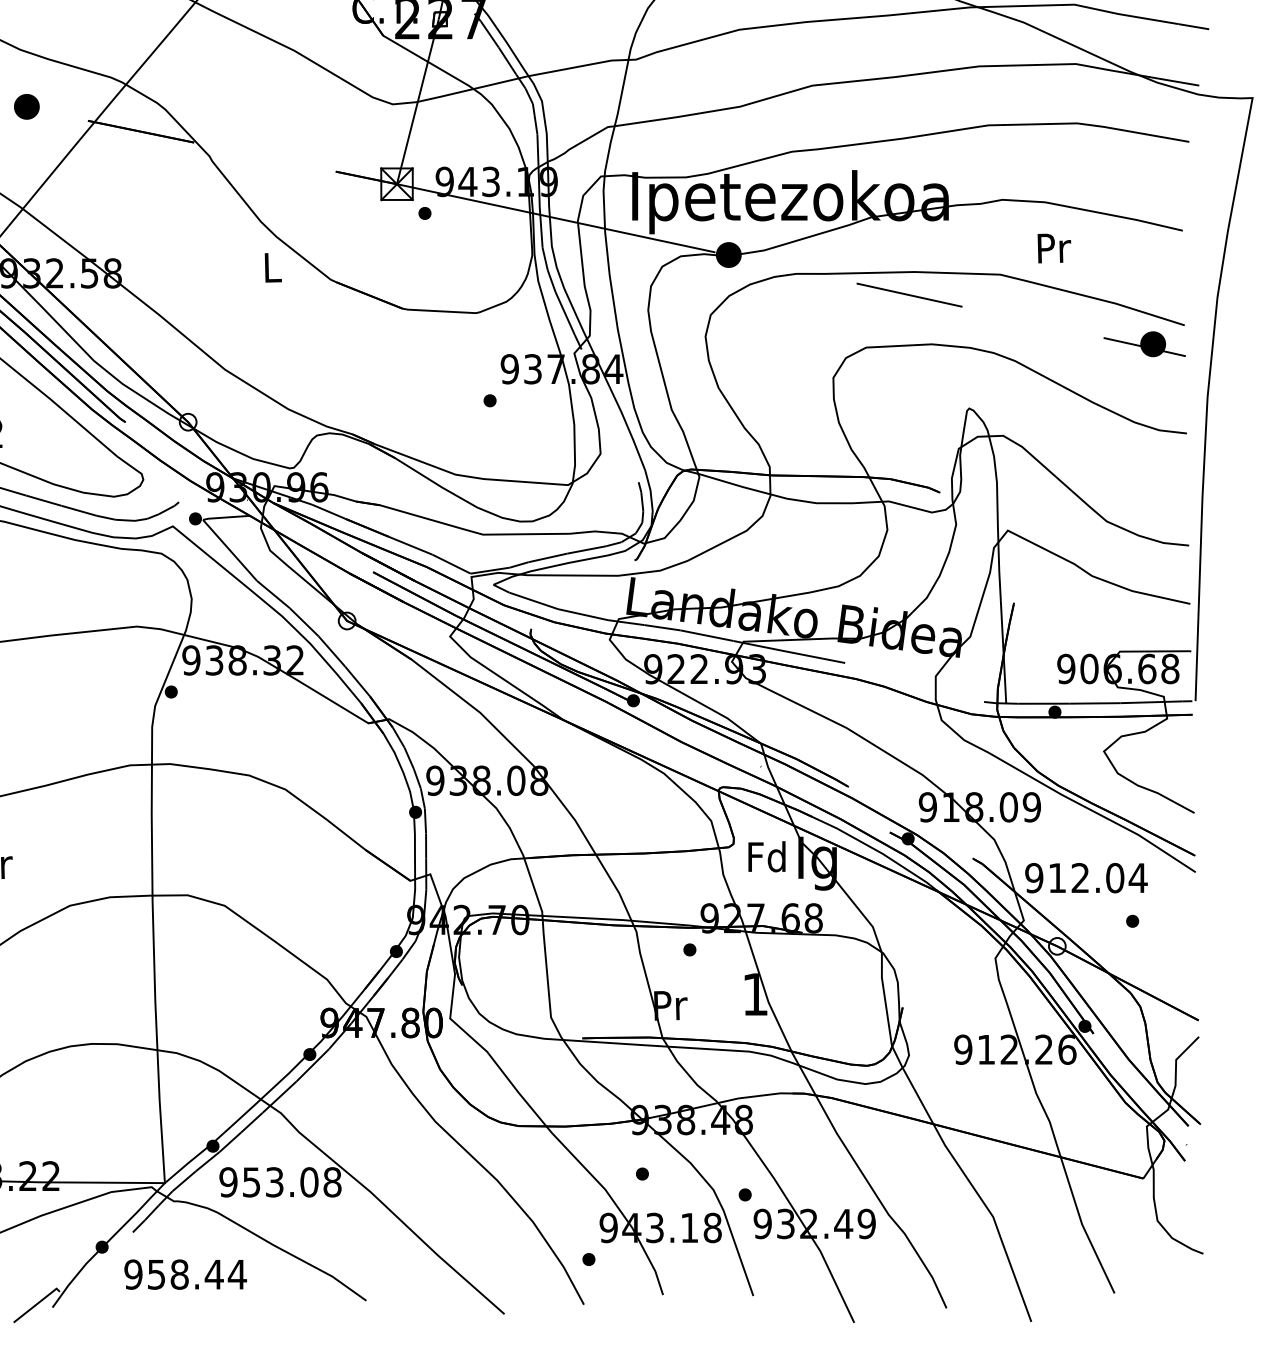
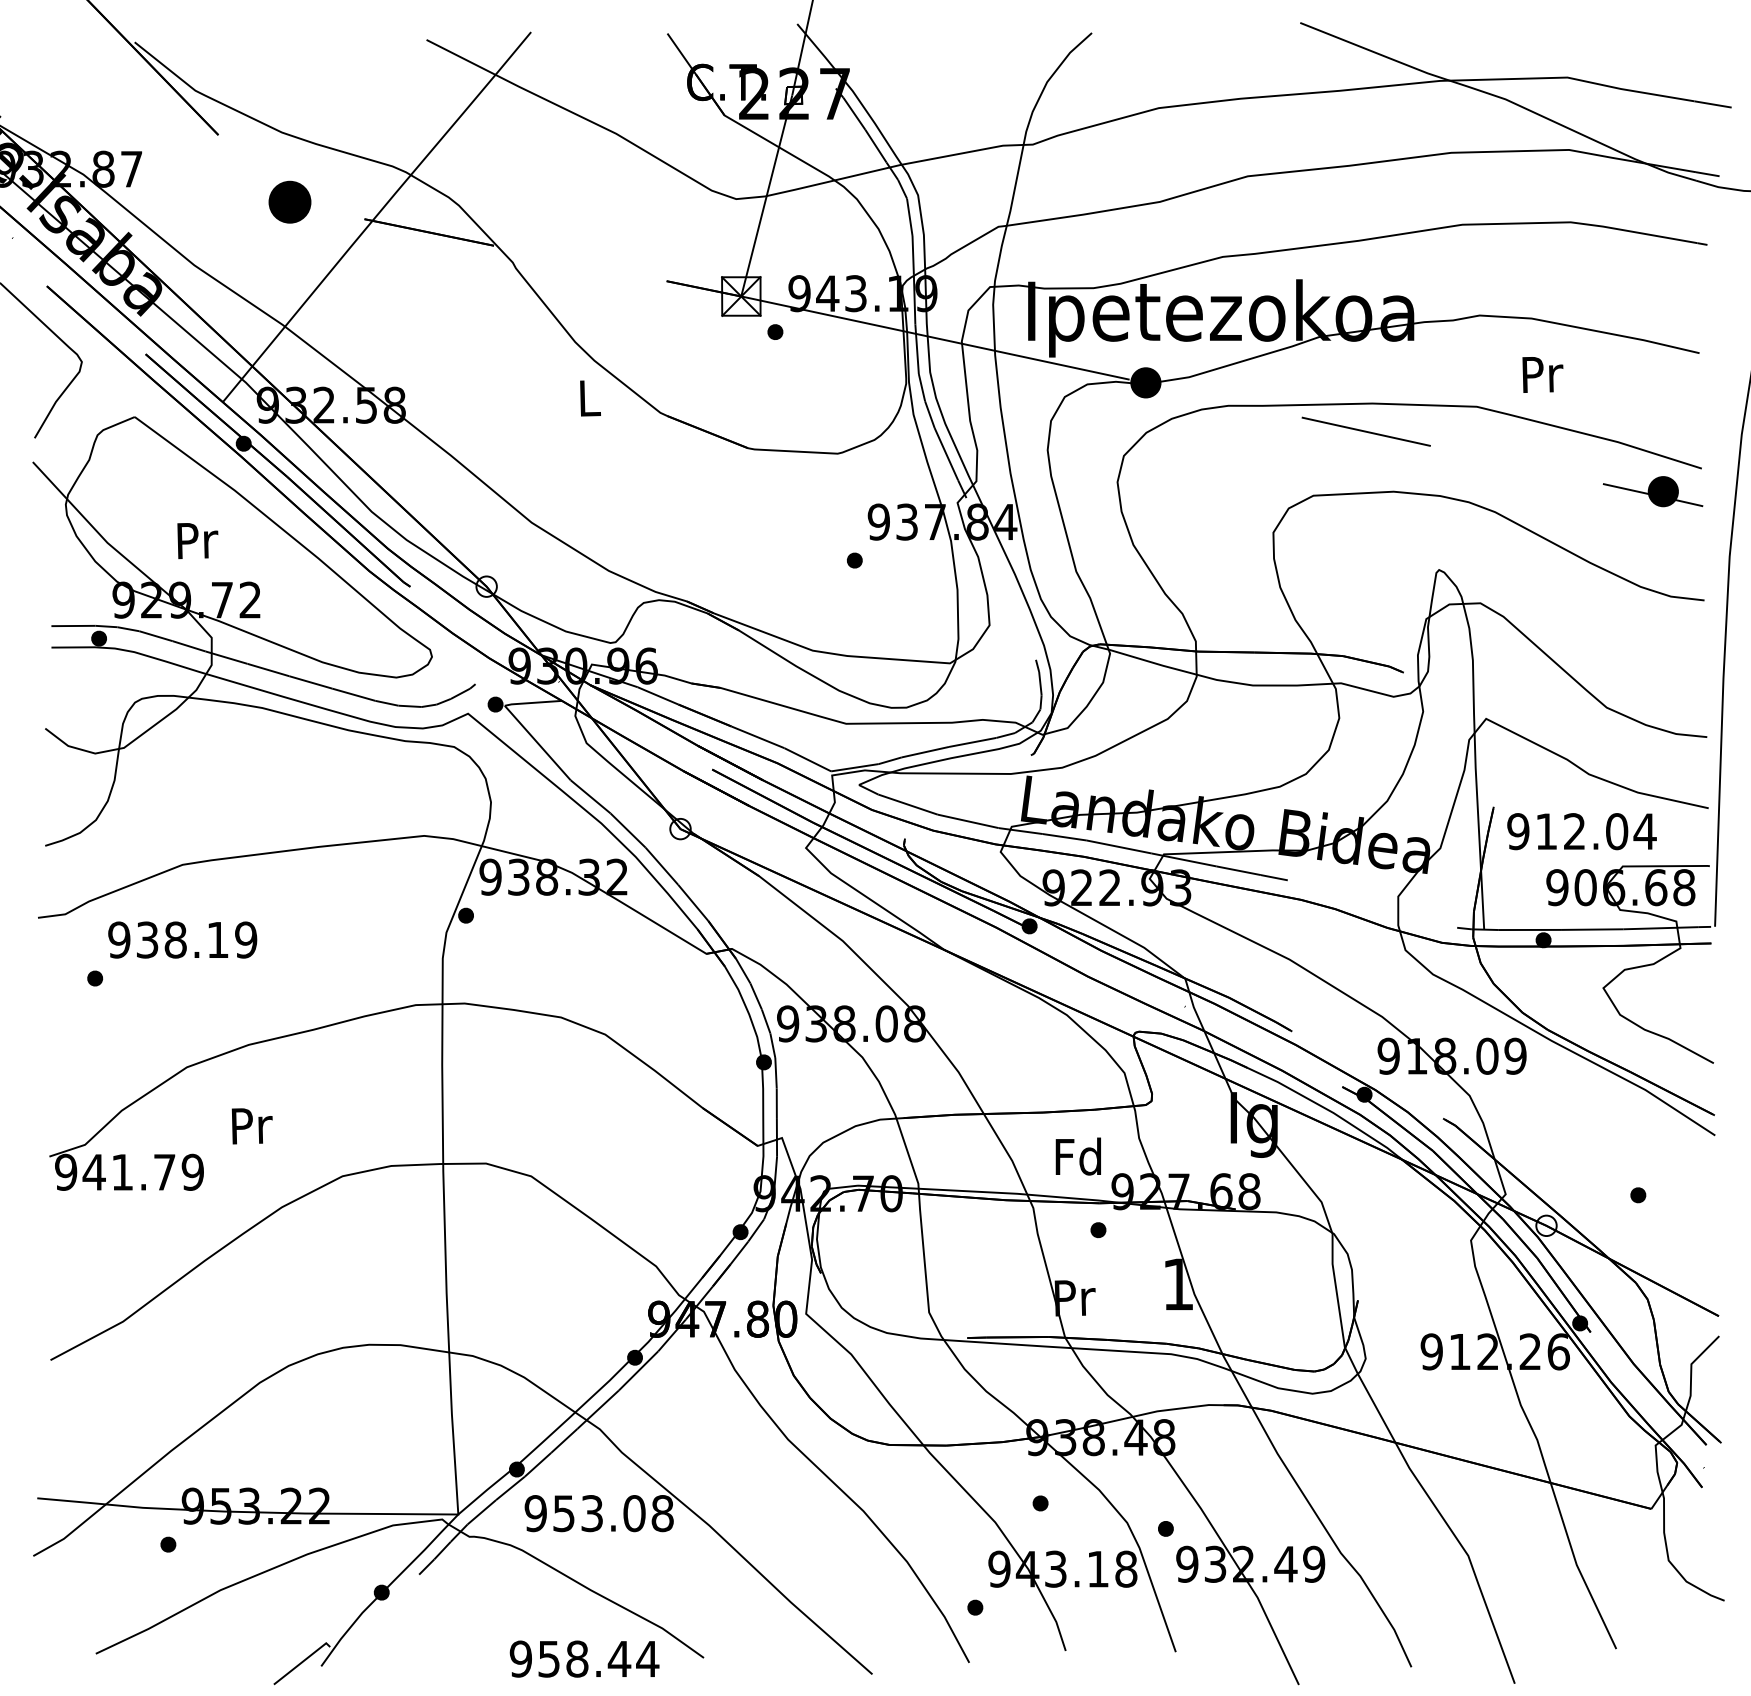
part: (26, 106) -> (289, 201), size x1.4
text: (766, 856) -> (1077, 1156), moved
text: (1086, 878) -> (1581, 831), moved
text: (185, 1274) -> (584, 1658), moved

